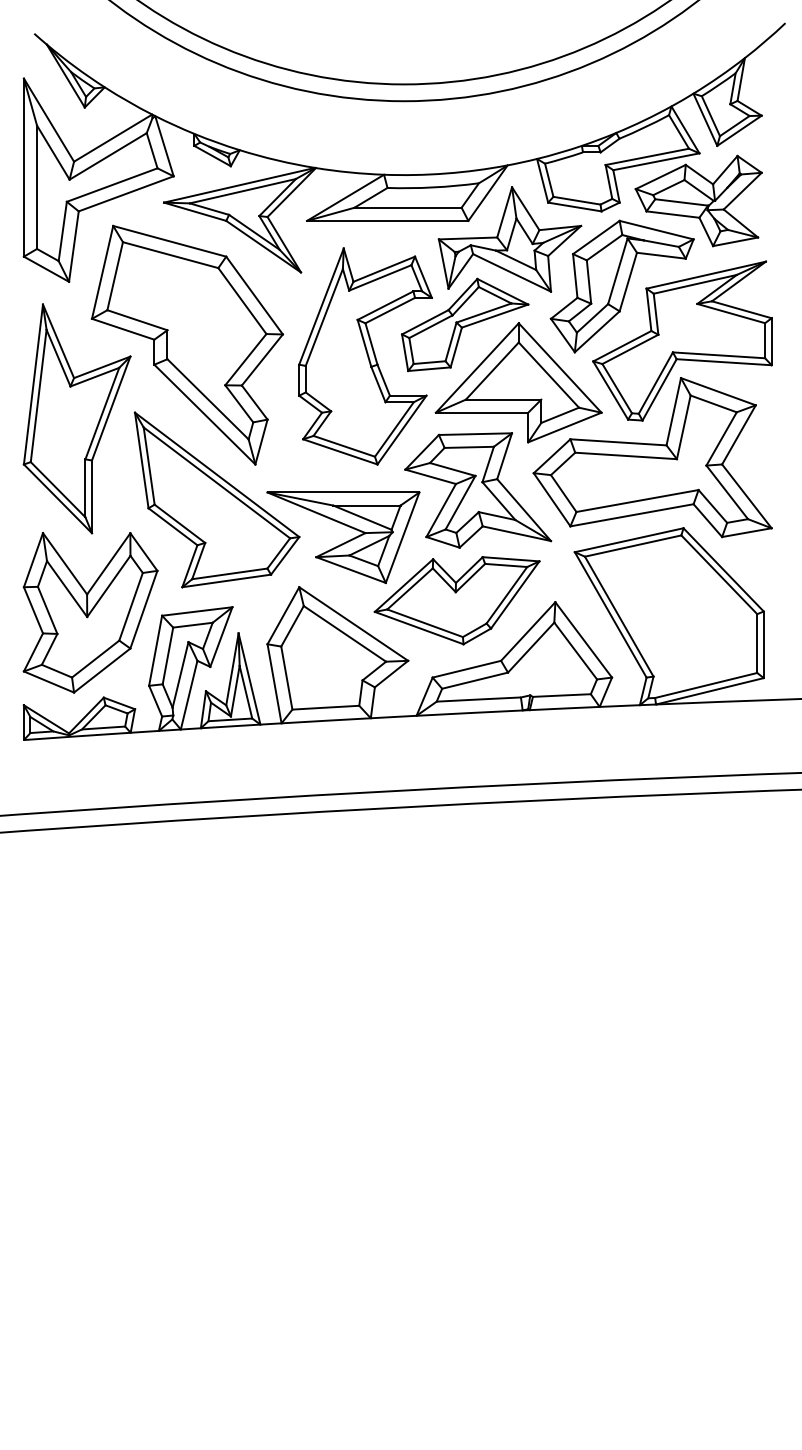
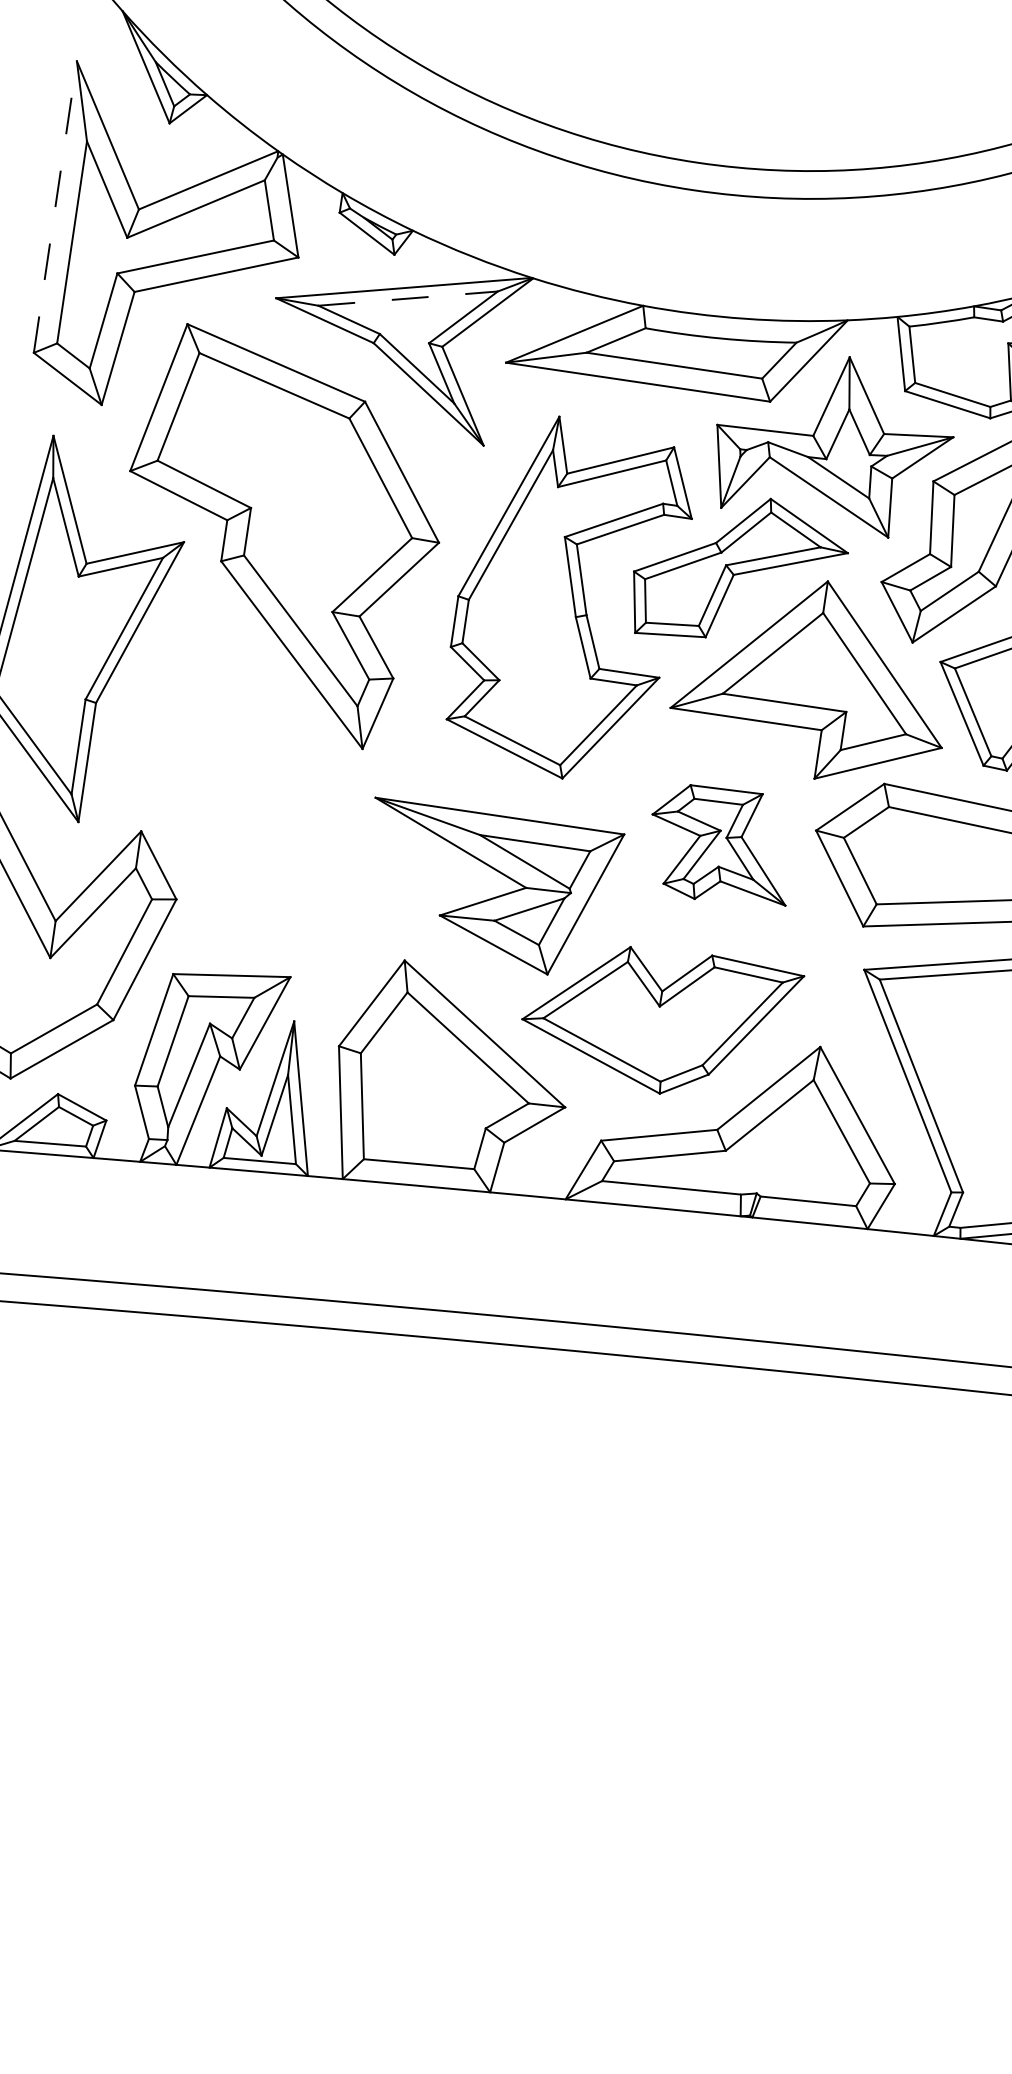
line: (23, 167) -> (54, 206), solid -> dashed
line: (243, 191) -> (409, 299), solid -> dashed
part: (478, 490) -> (721, 845), size x0.6
part: (216, 499) -> (290, 796), removed

